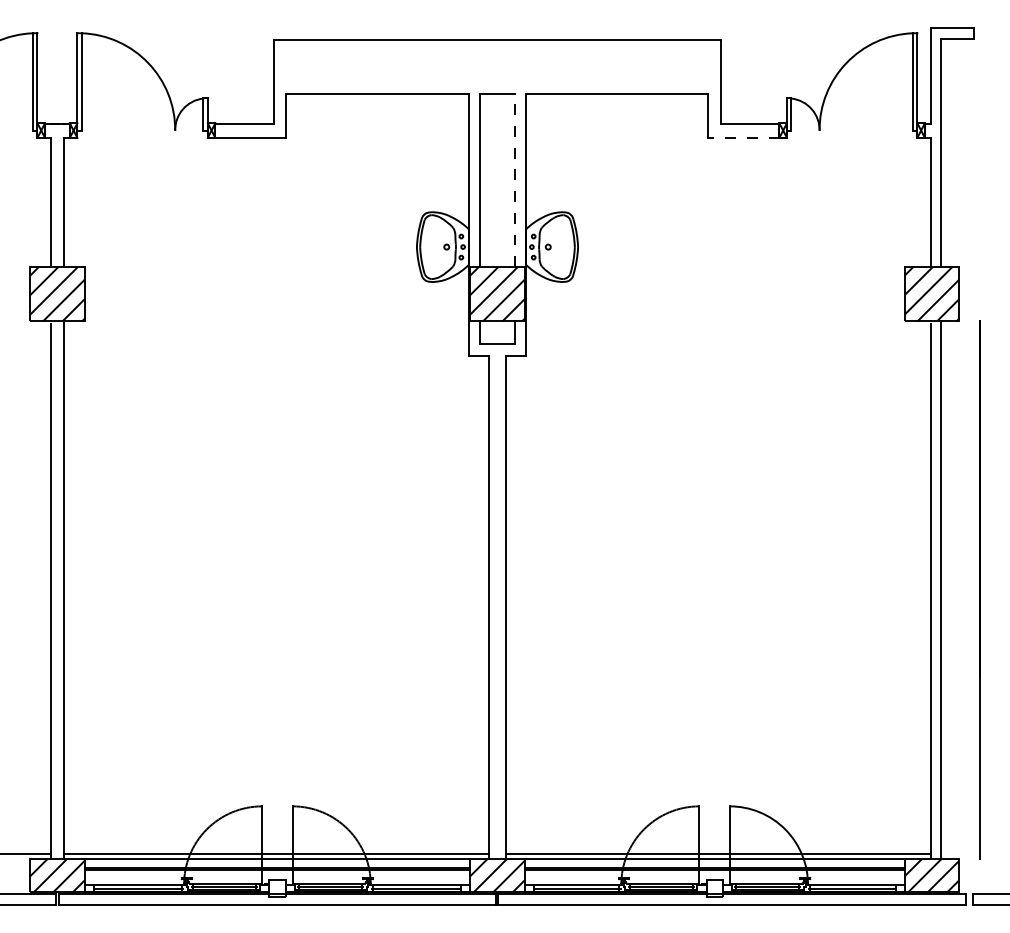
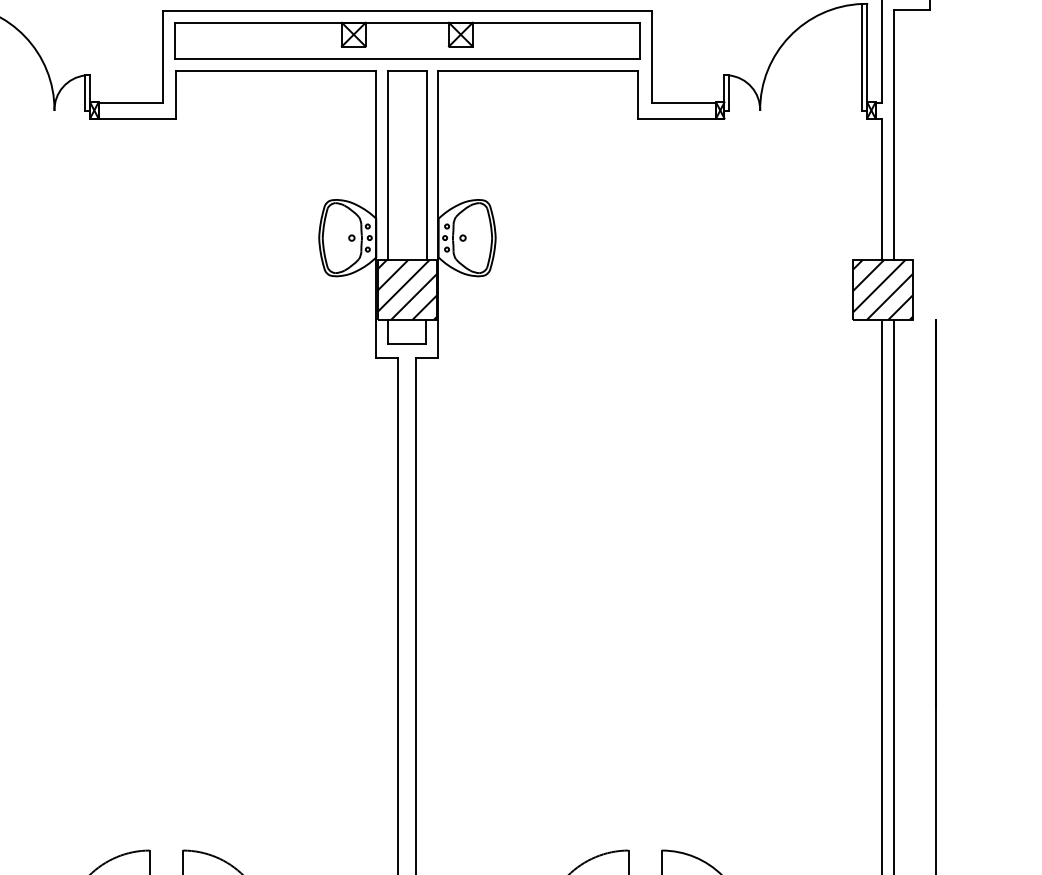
part: (497, 66) -> (407, 40), added
line: (743, 137) -> (676, 118), dashed -> solid
line: (514, 180) -> (426, 165), dashed -> solid

